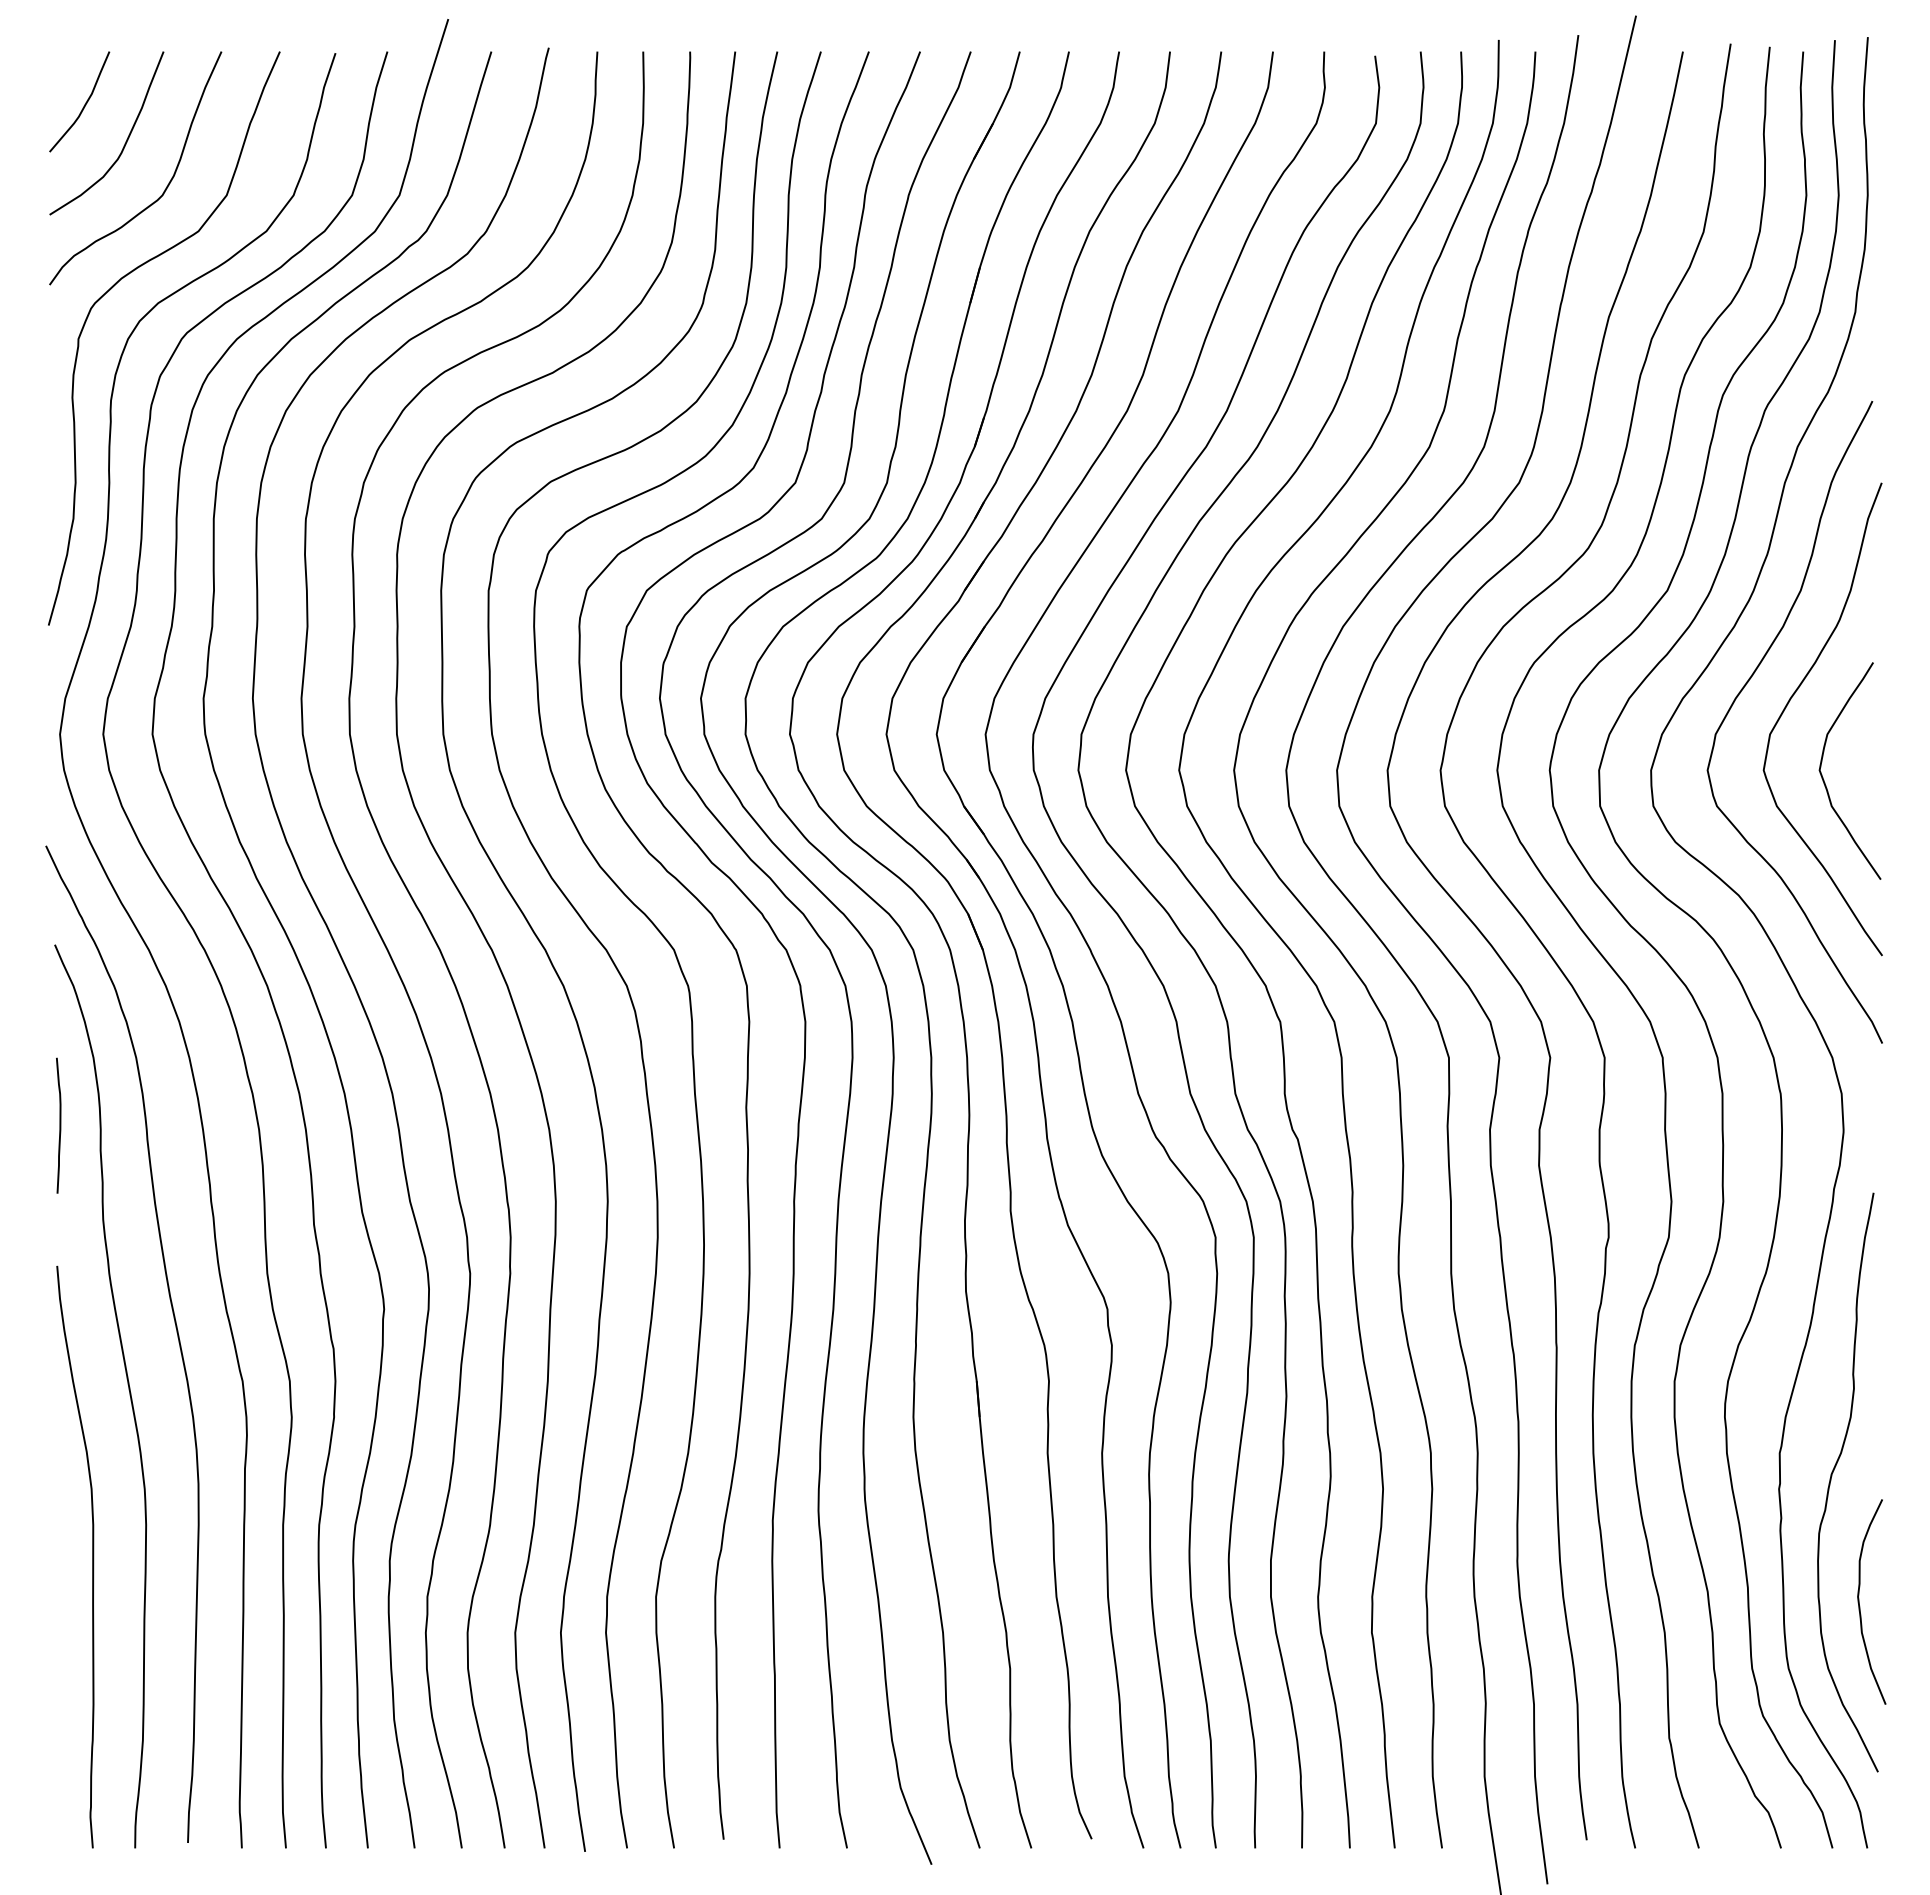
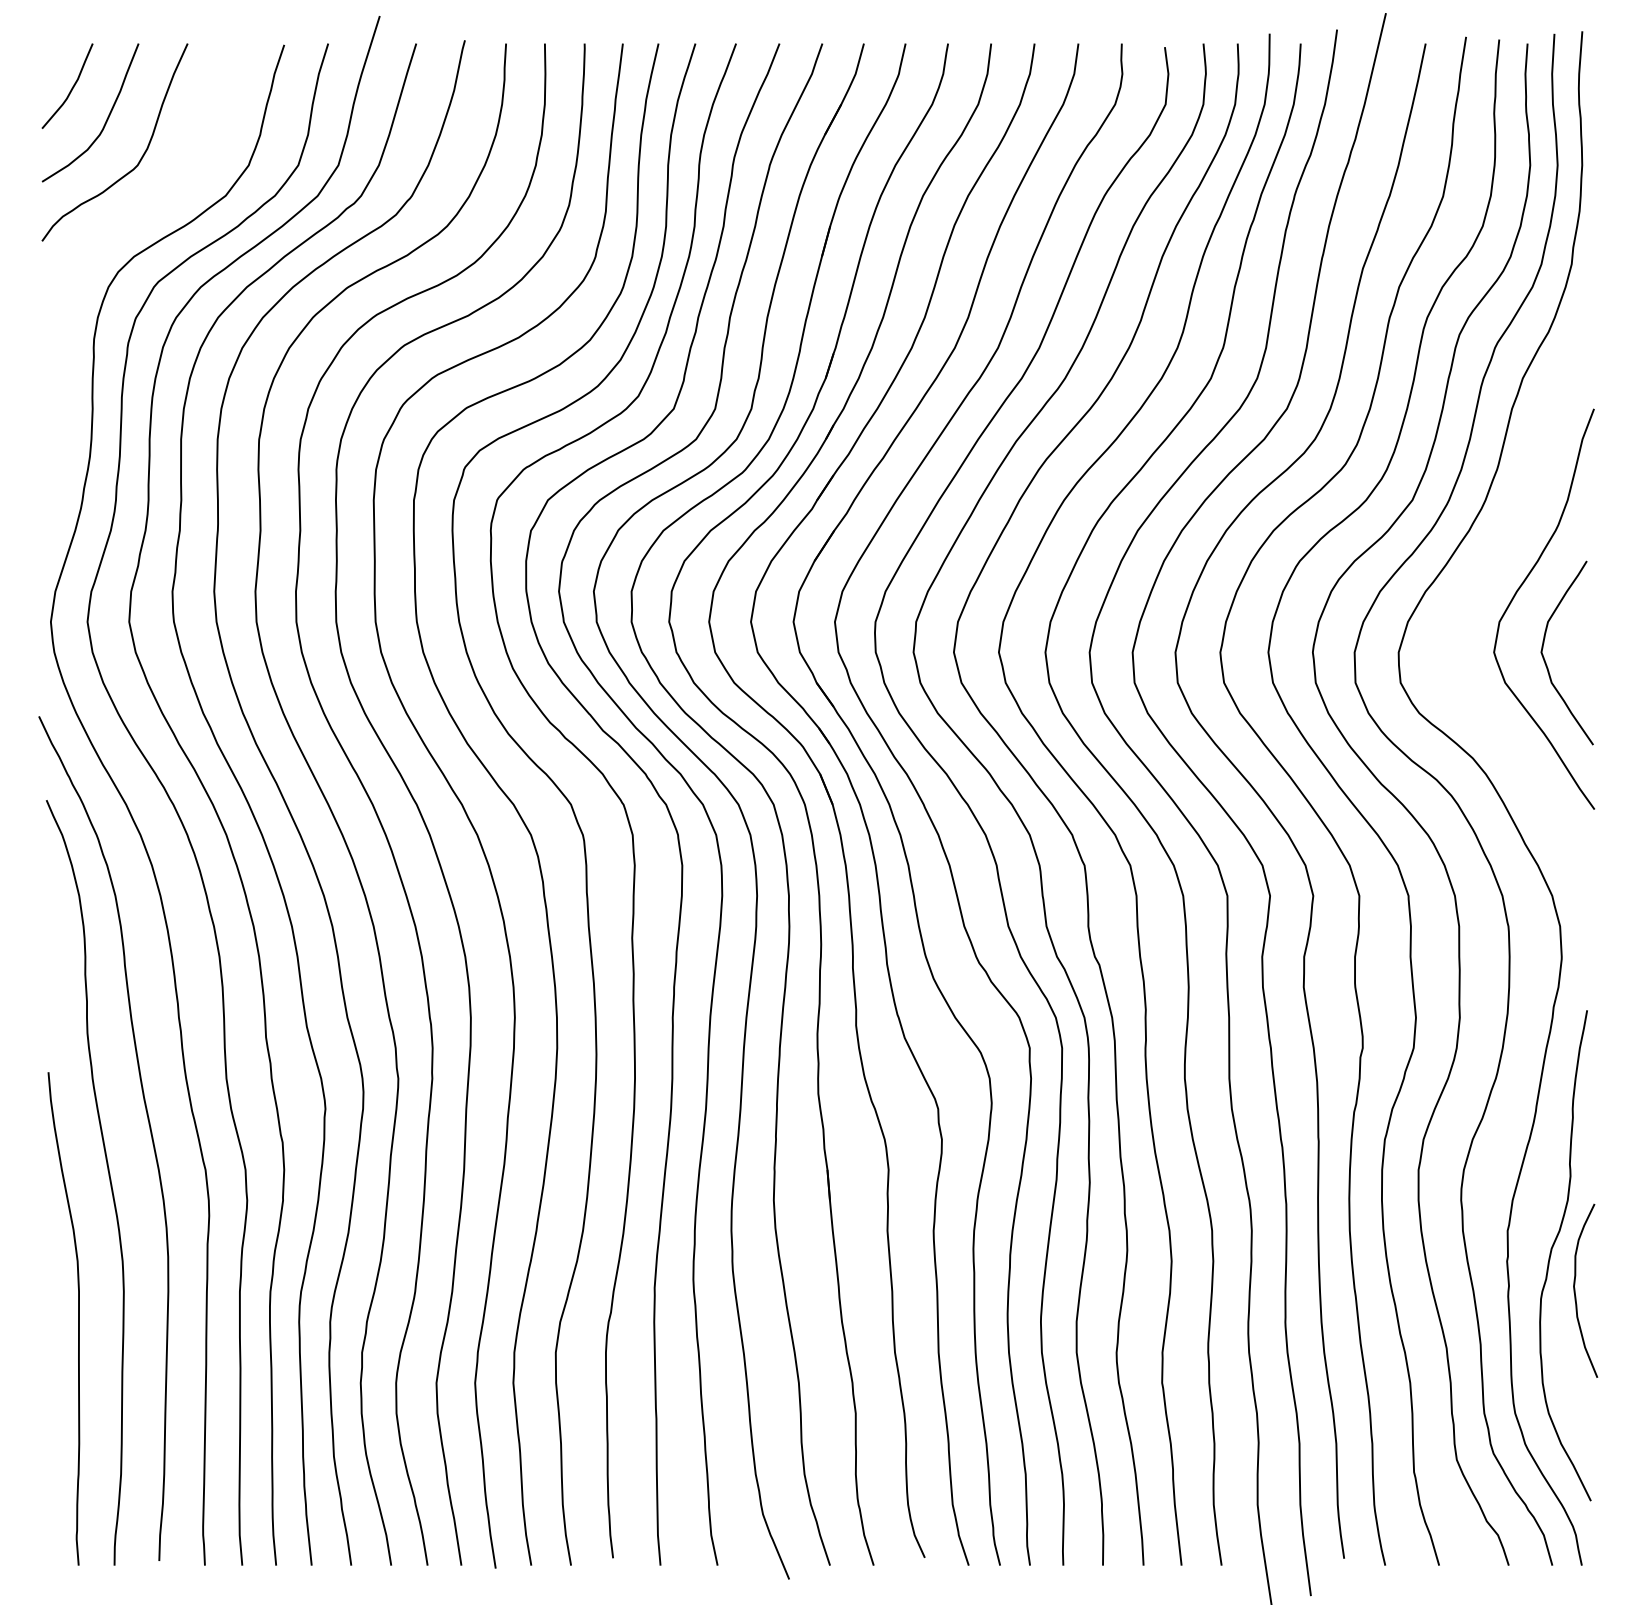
curve: (113, 287) -> (96, 243), removed
curve: (1746, 685) -> (1479, 580), removed
curve: (59, 1125) -> (50, 953), removed
curve: (1859, 1601) -> (1575, 1290), moved

